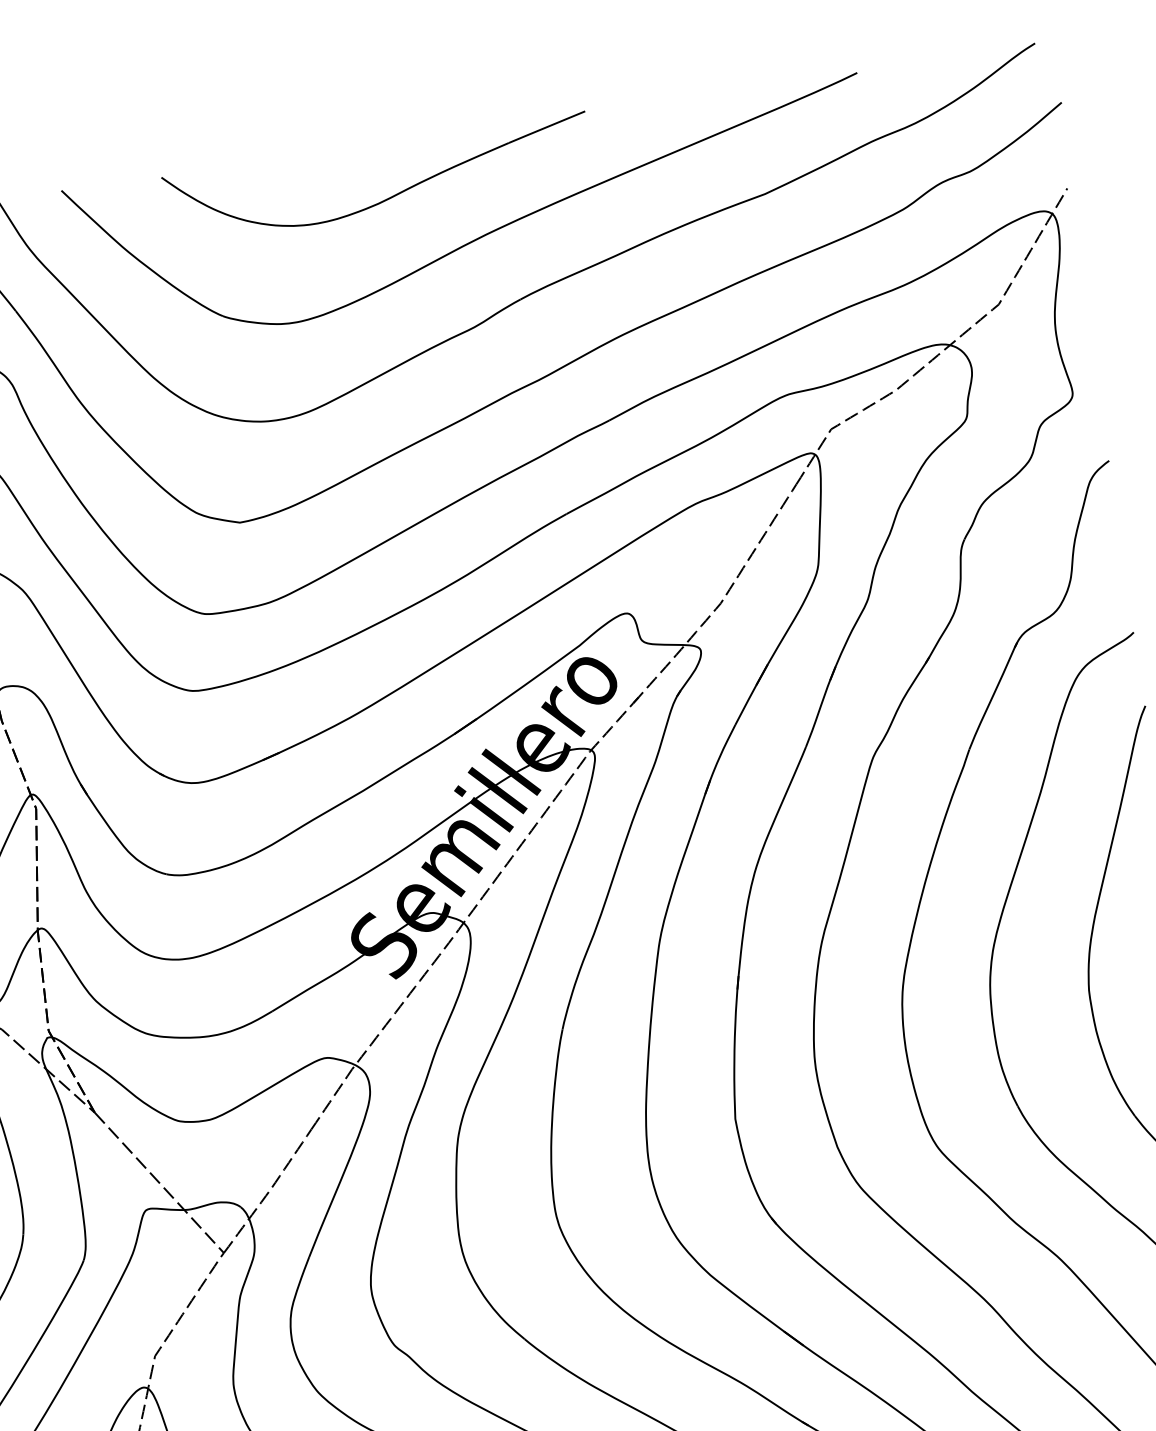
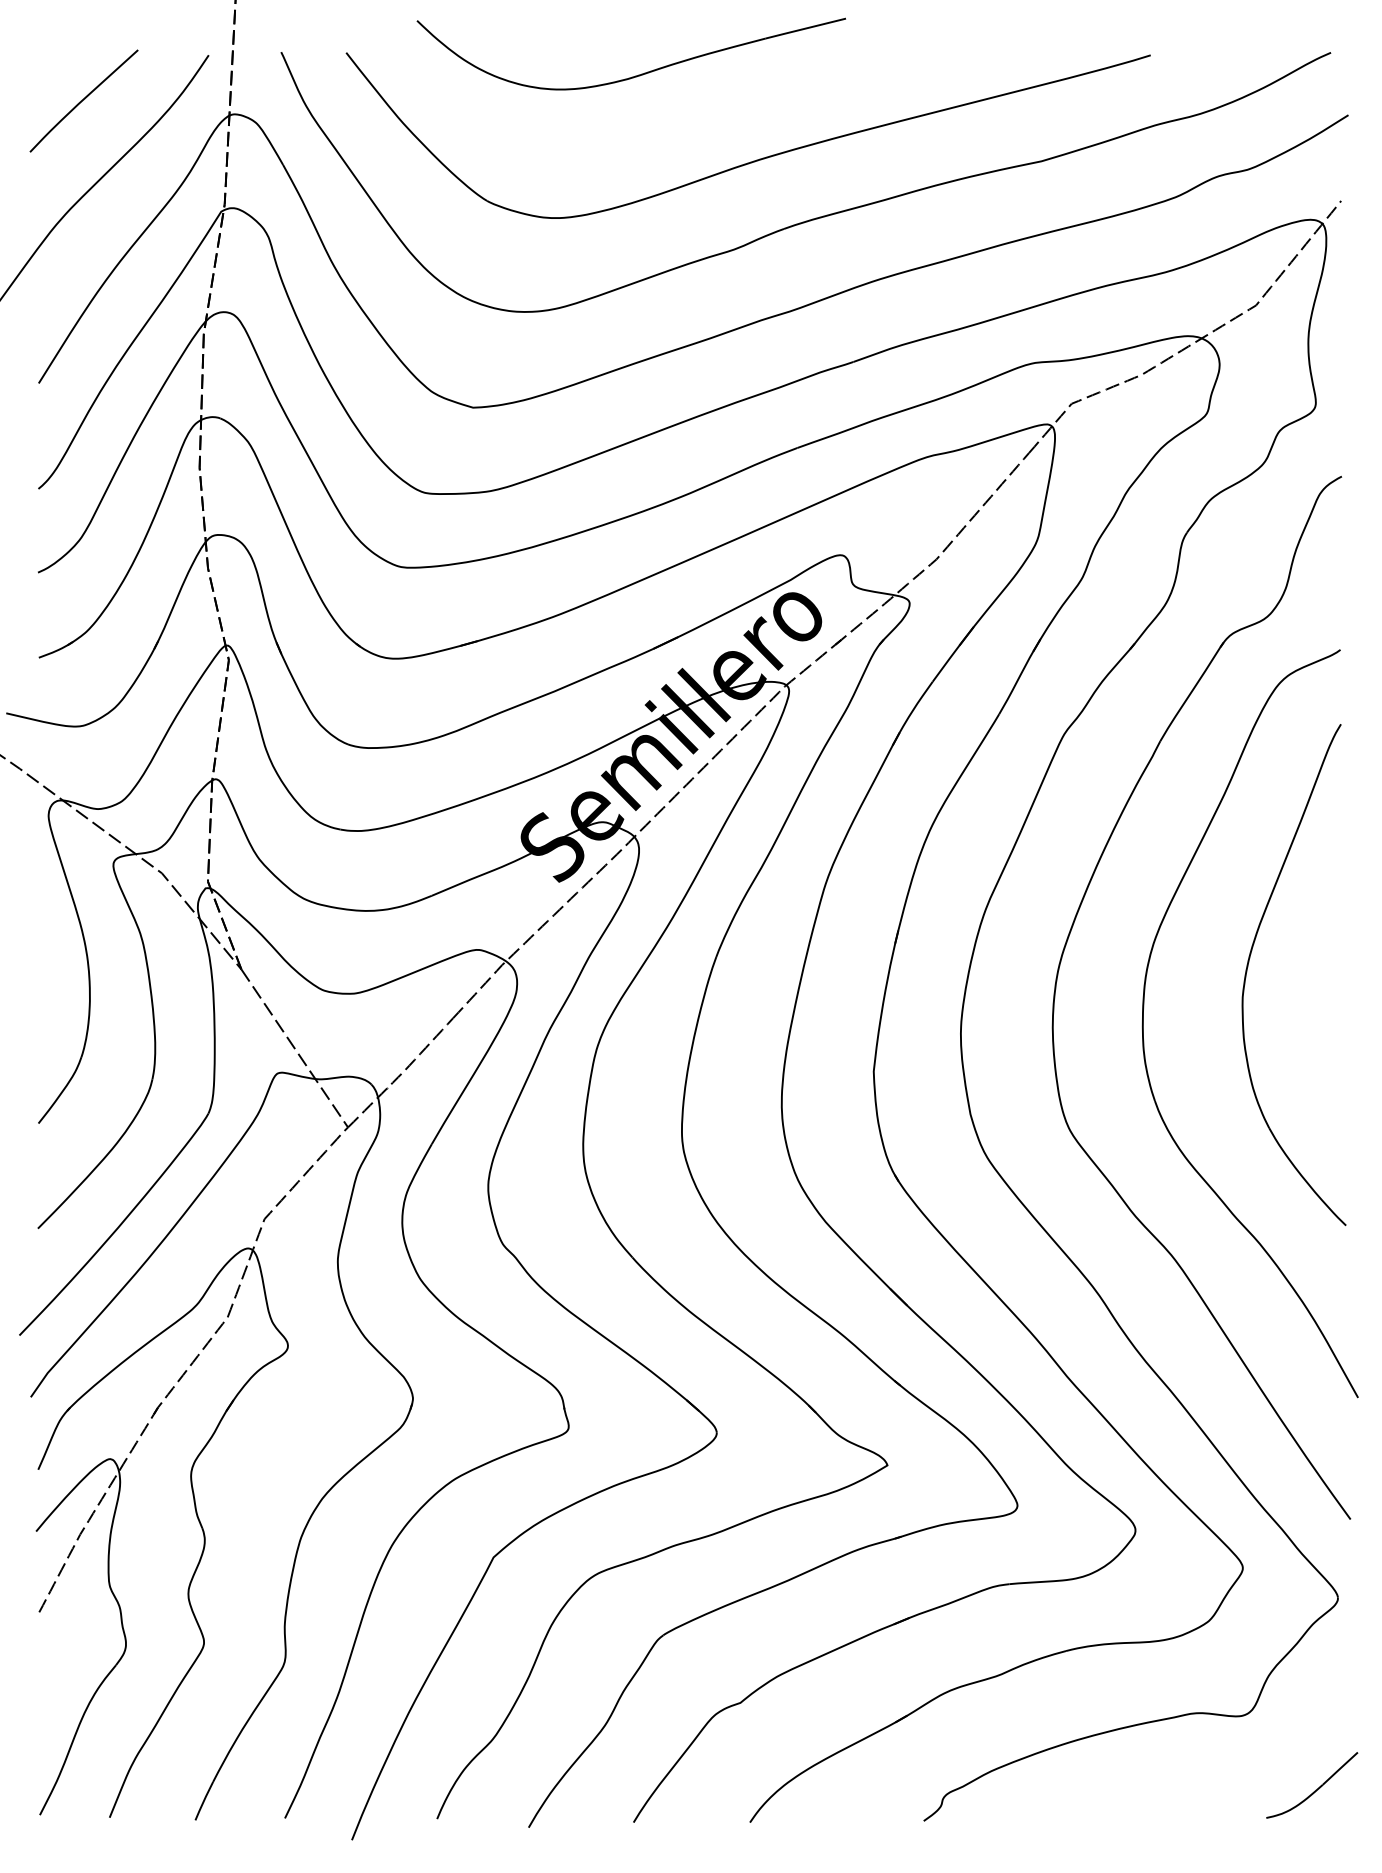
part: (388, 197) -> (638, 74), moved

